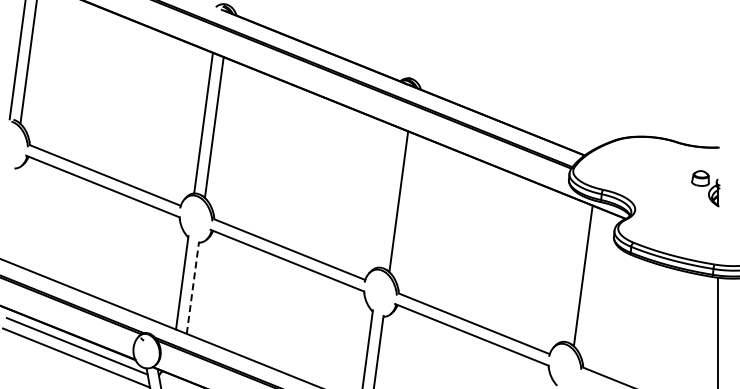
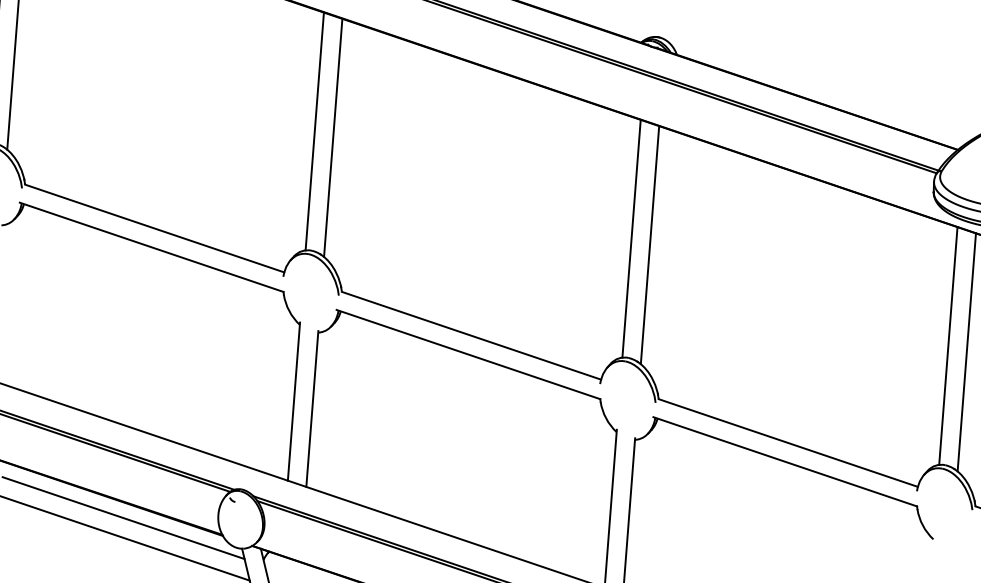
line: (387, 197) -> (630, 239), added
line: (572, 271) -> (948, 345), added
line: (192, 287) -> (311, 408), dashed -> solid

